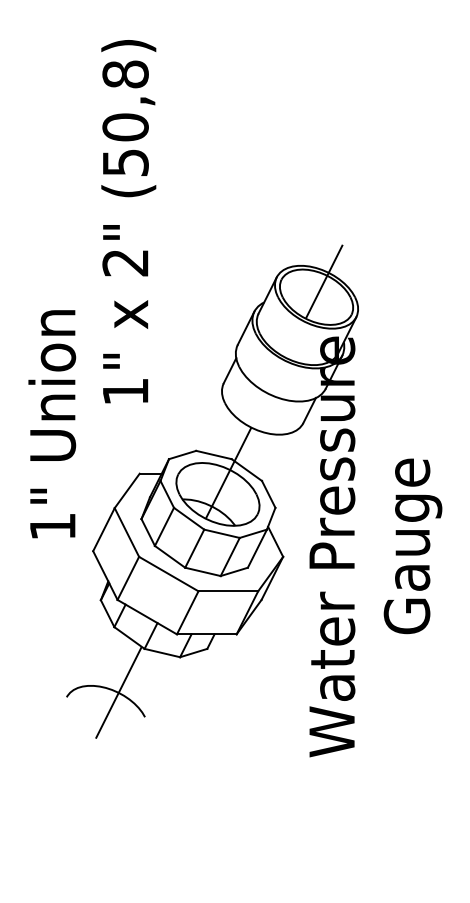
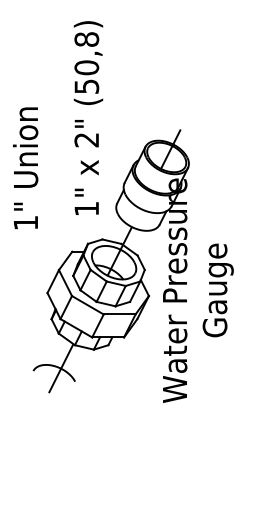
text: (128, 220) -> (88, 117), moved
text: (51, 424) -> (25, 168), moved

